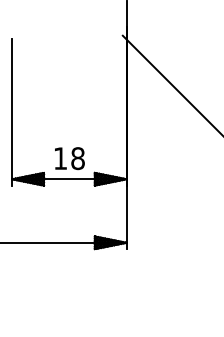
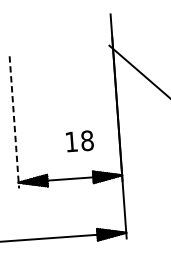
line: (12, 113) -> (14, 123), solid -> dashed
text: (69, 158) -> (79, 141), moved

